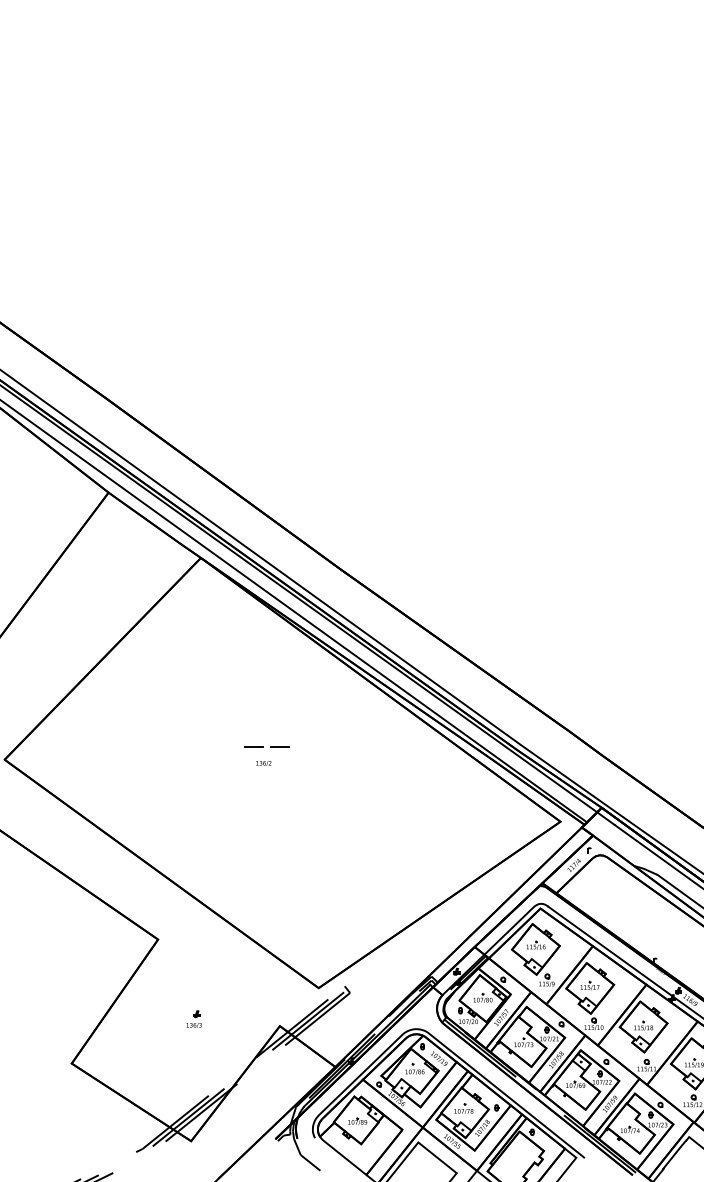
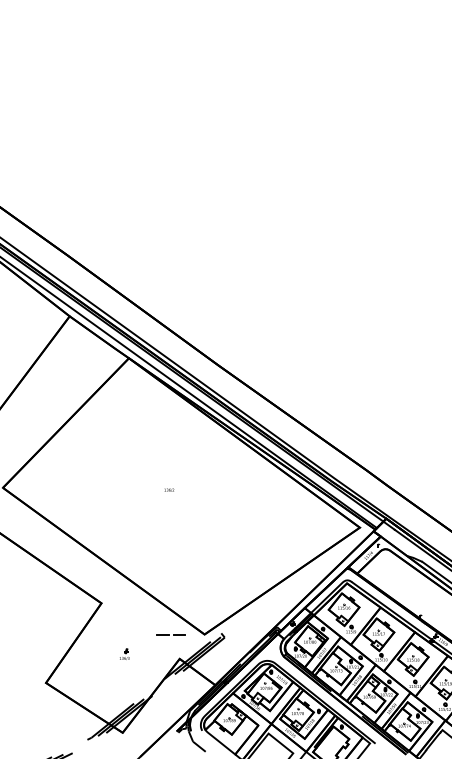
line: (264, 746) -> (169, 634), moved

